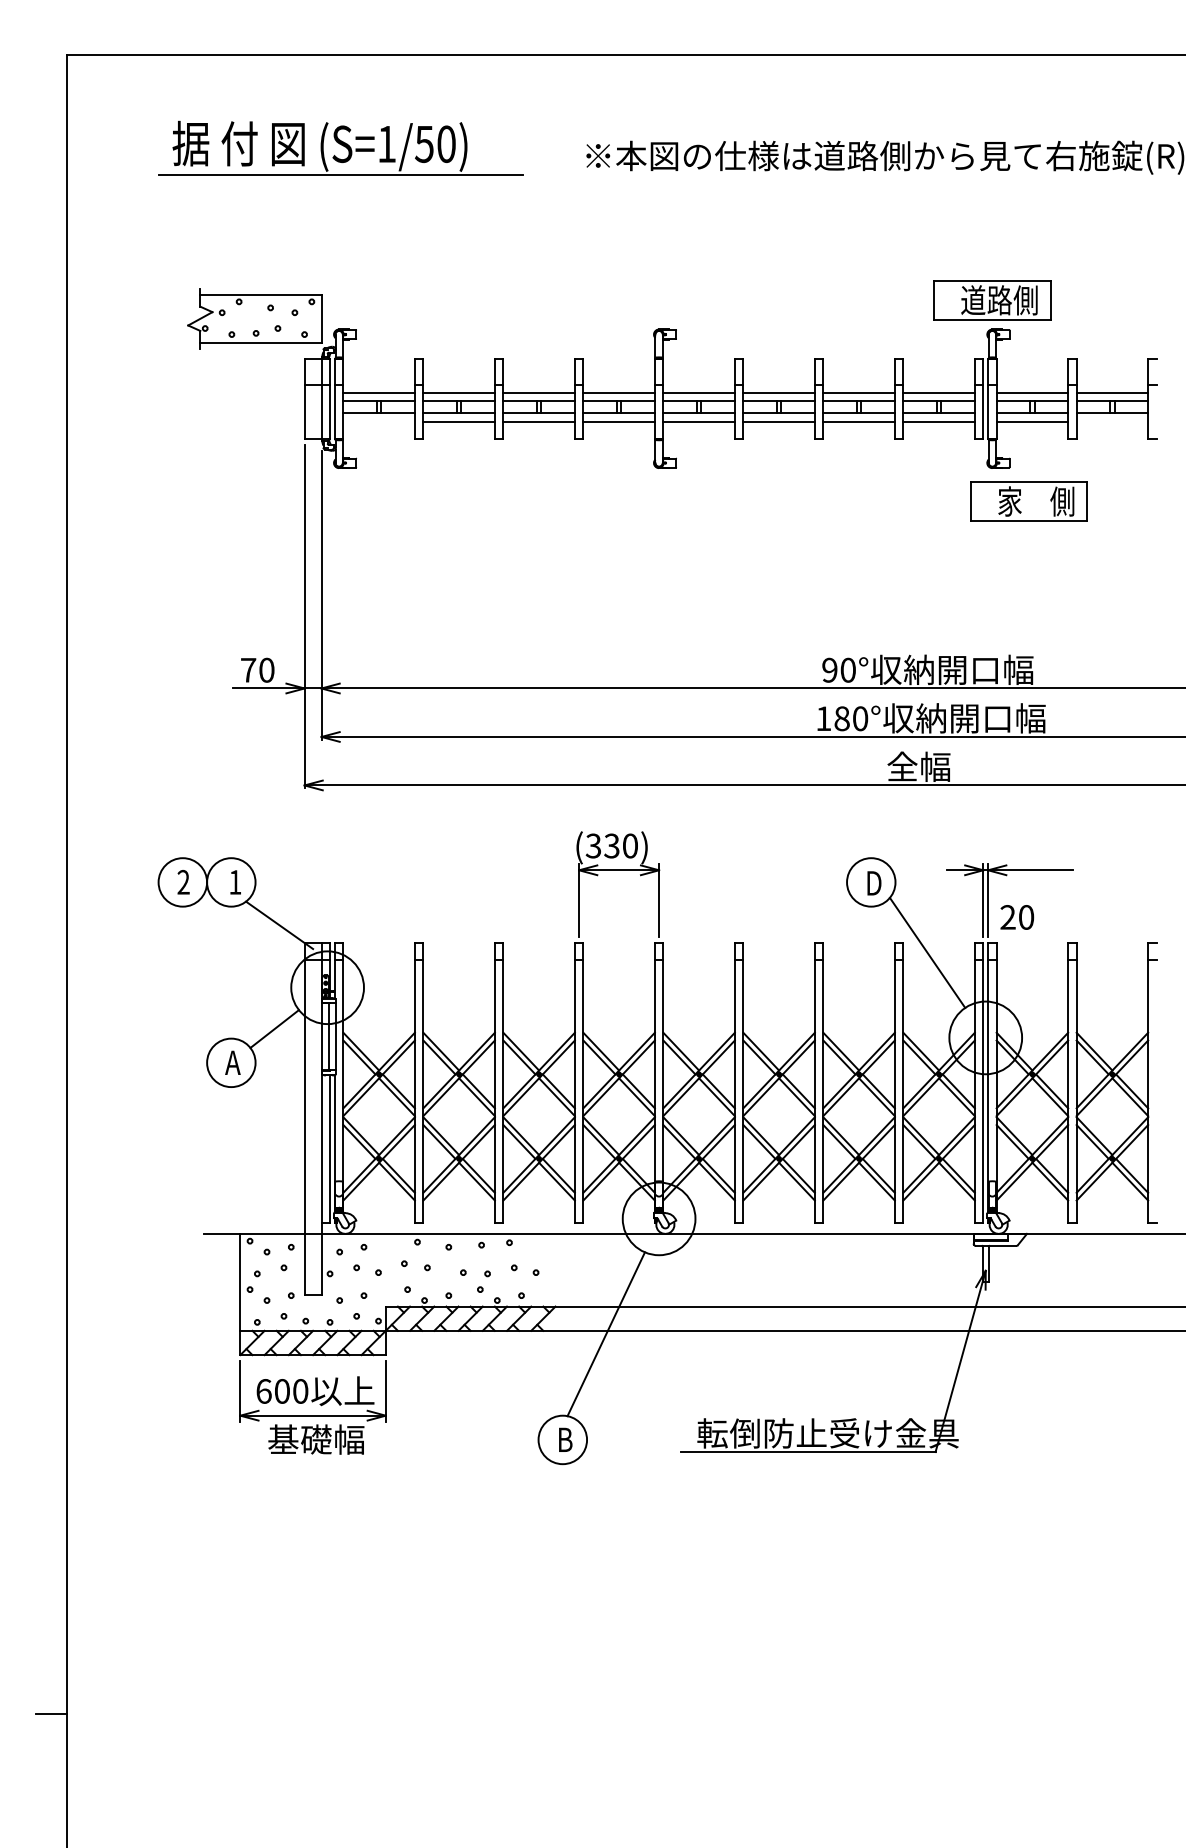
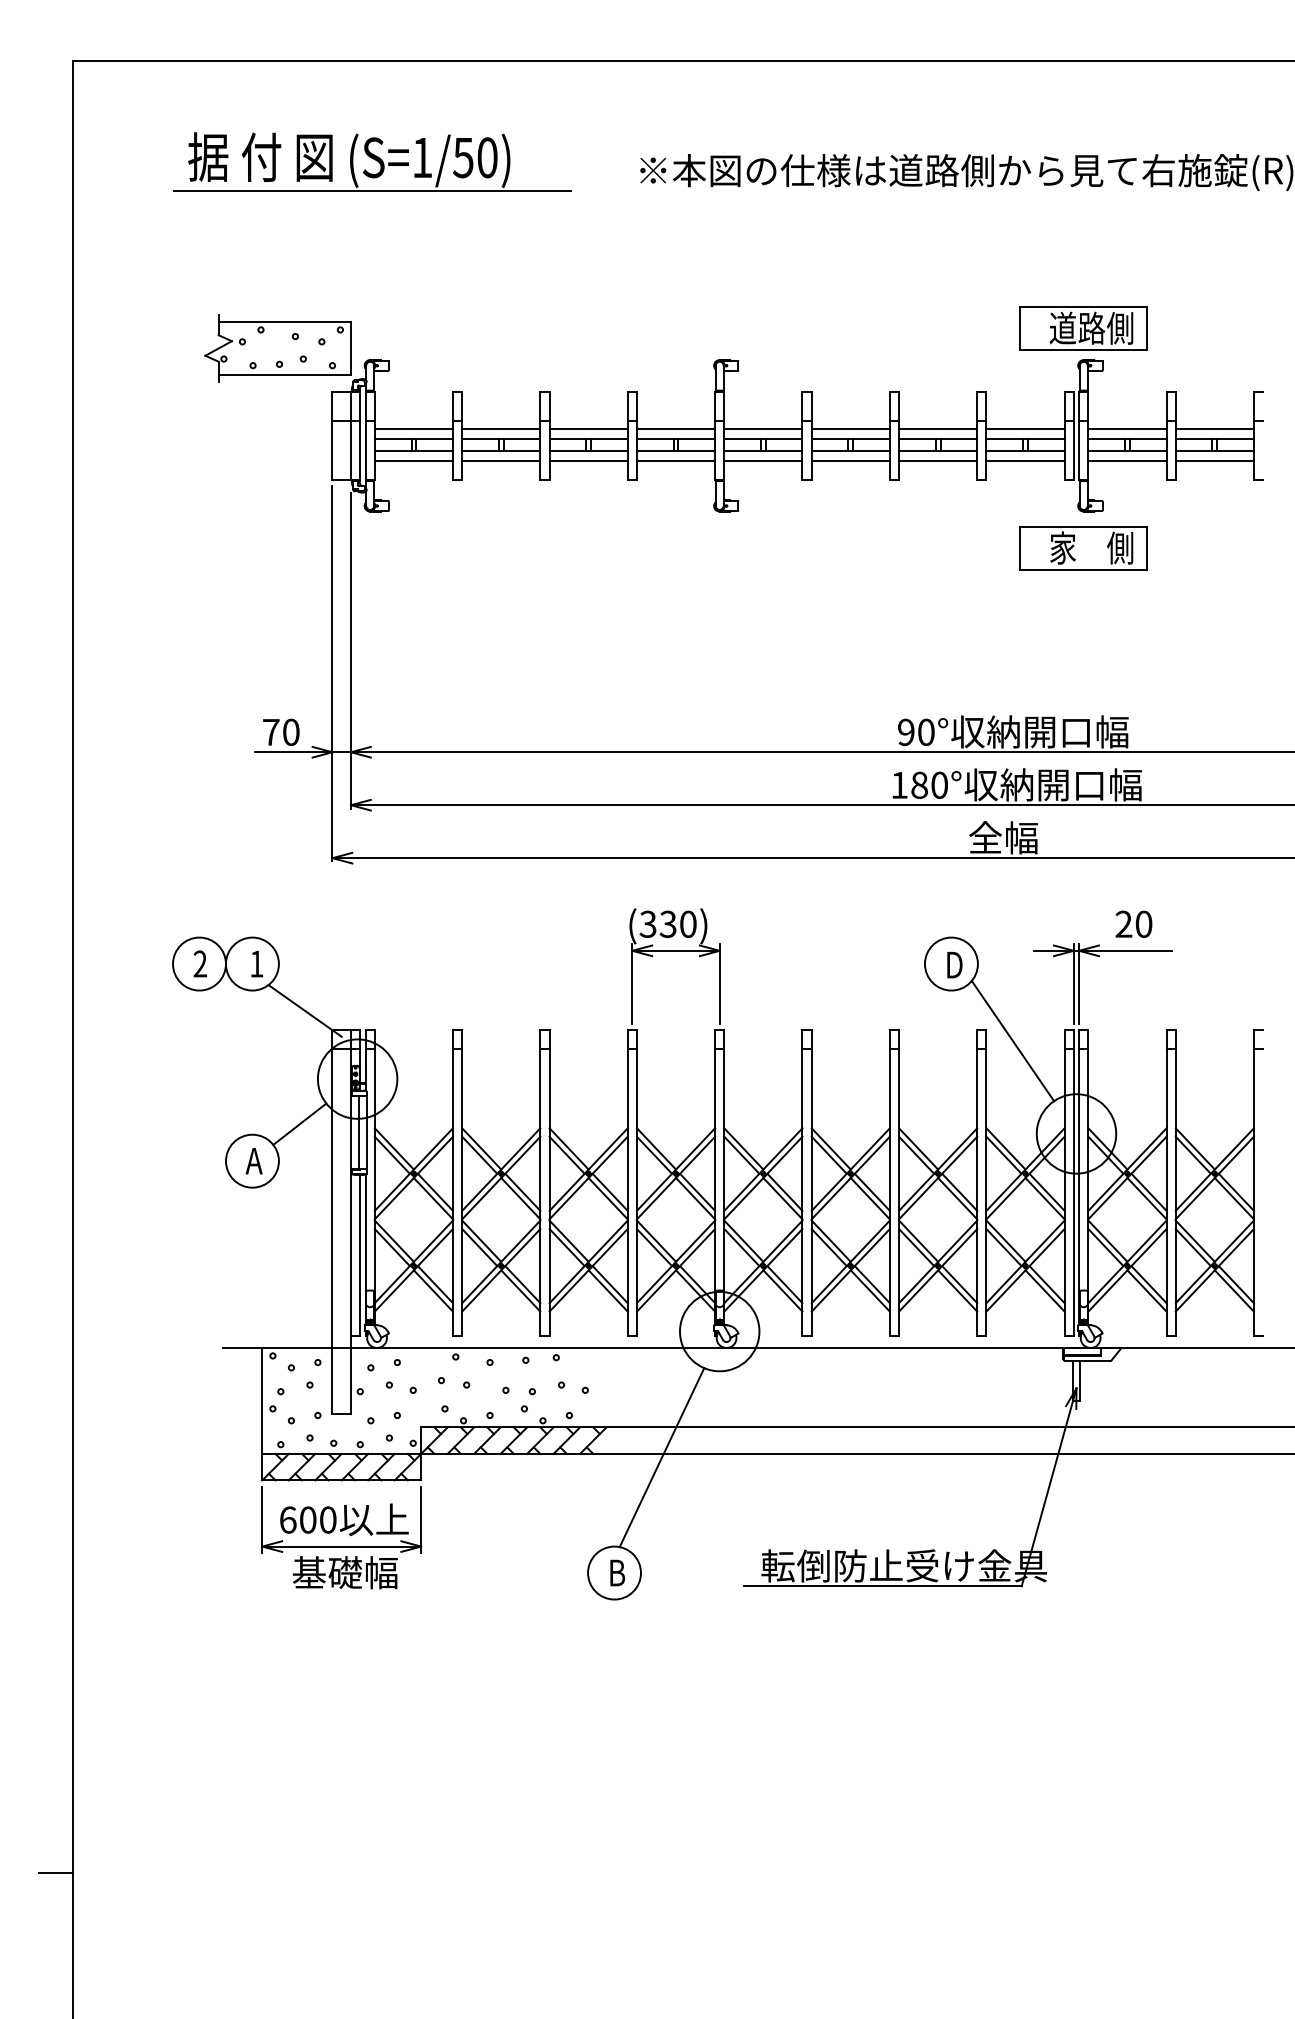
line: (378, 422) -> (413, 461), added
line: (1112, 422) -> (1214, 461), added
part: (1028, 501) -> (1083, 548), moved
text: (1016, 916) -> (1133, 923), moved

